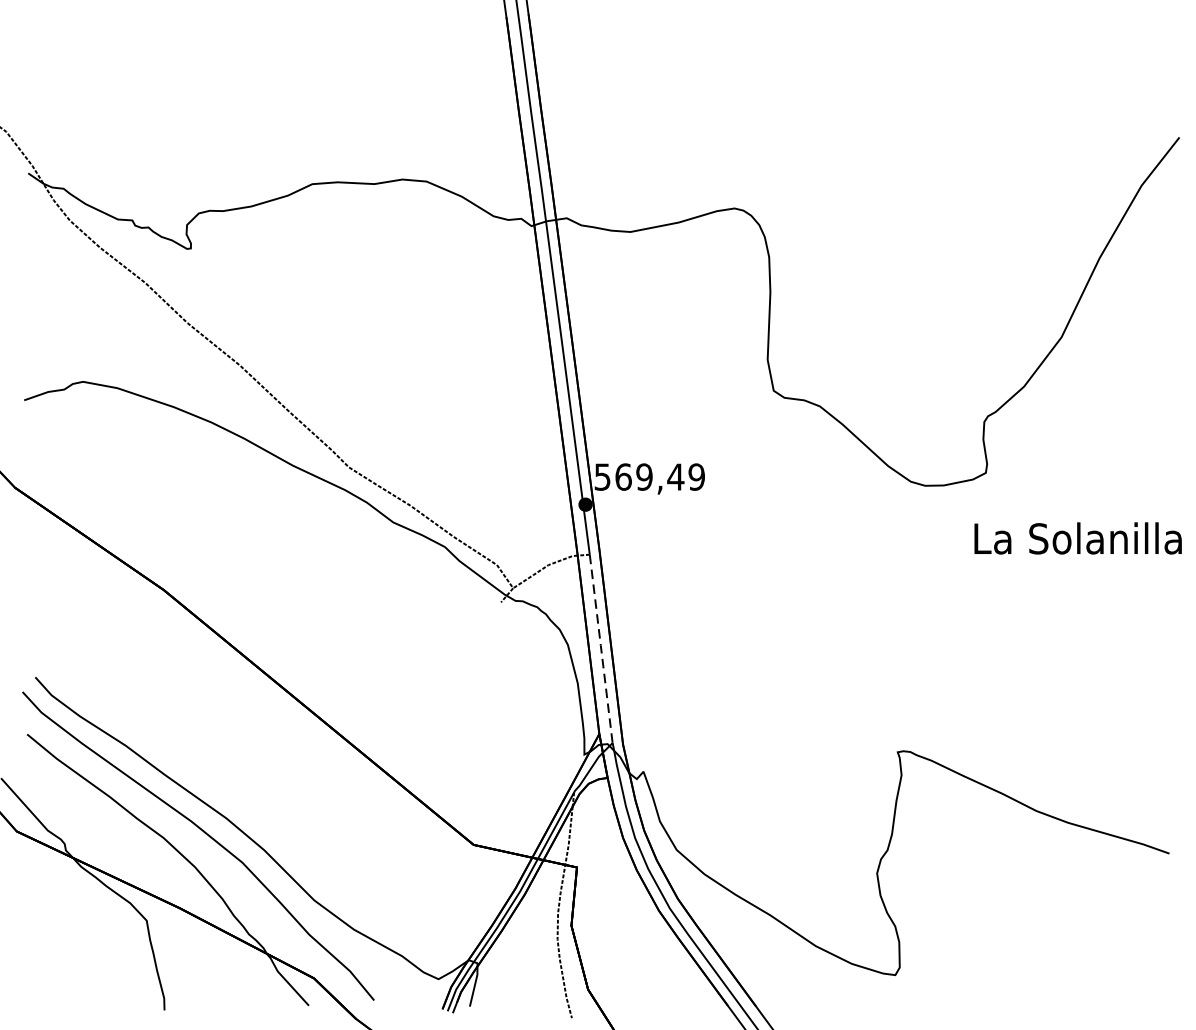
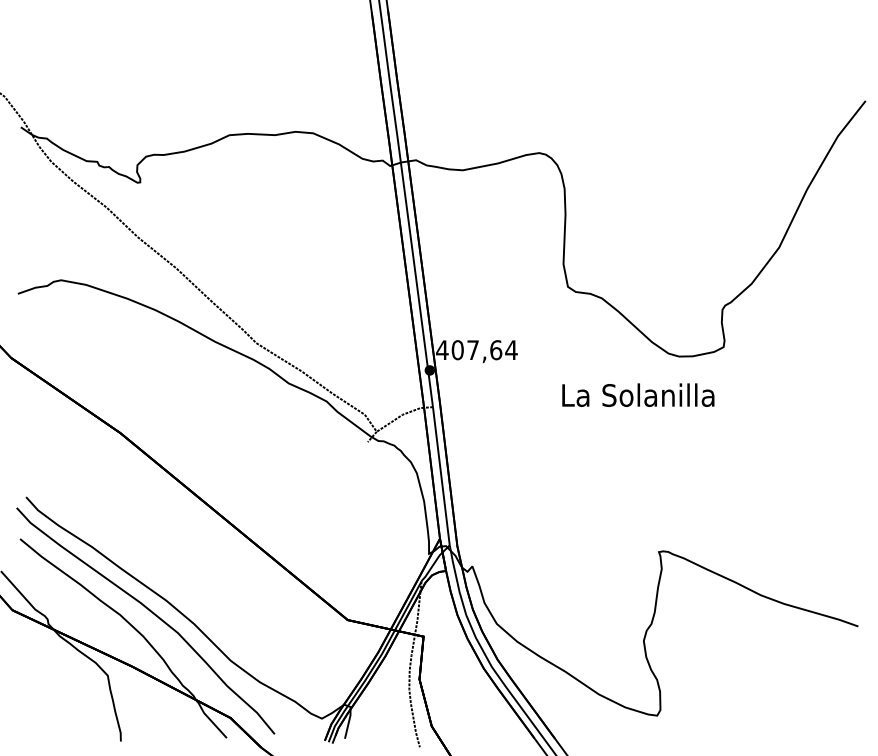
text: (649, 477) -> (476, 350), 569,49 -> 407,64
text: (1078, 537) -> (638, 394), moved
line: (601, 649) -> (441, 476), dashed -> solid

